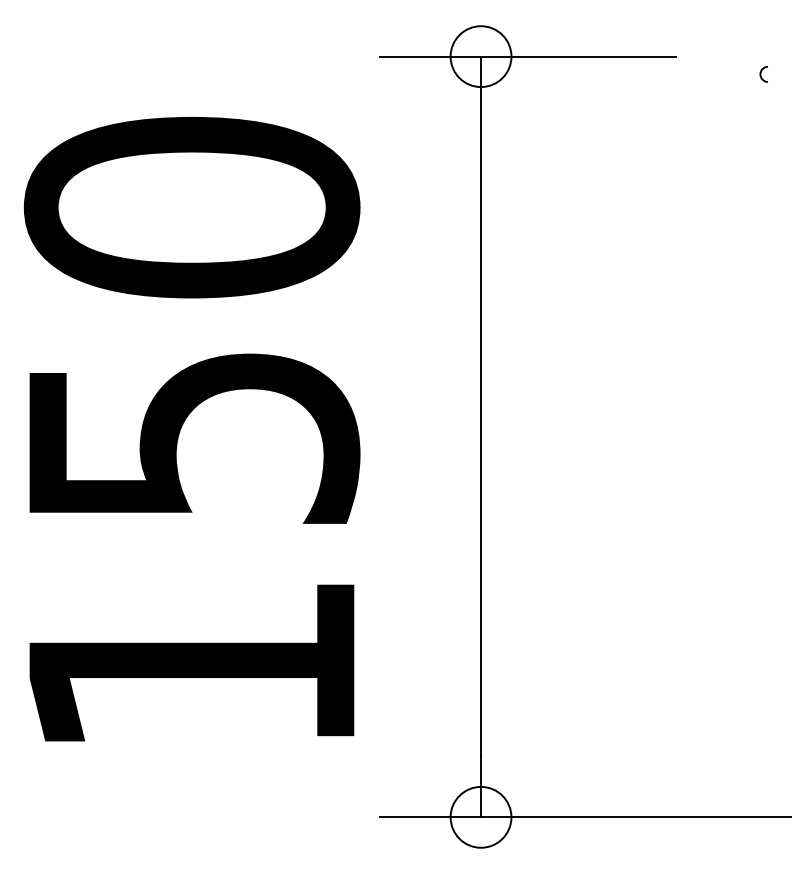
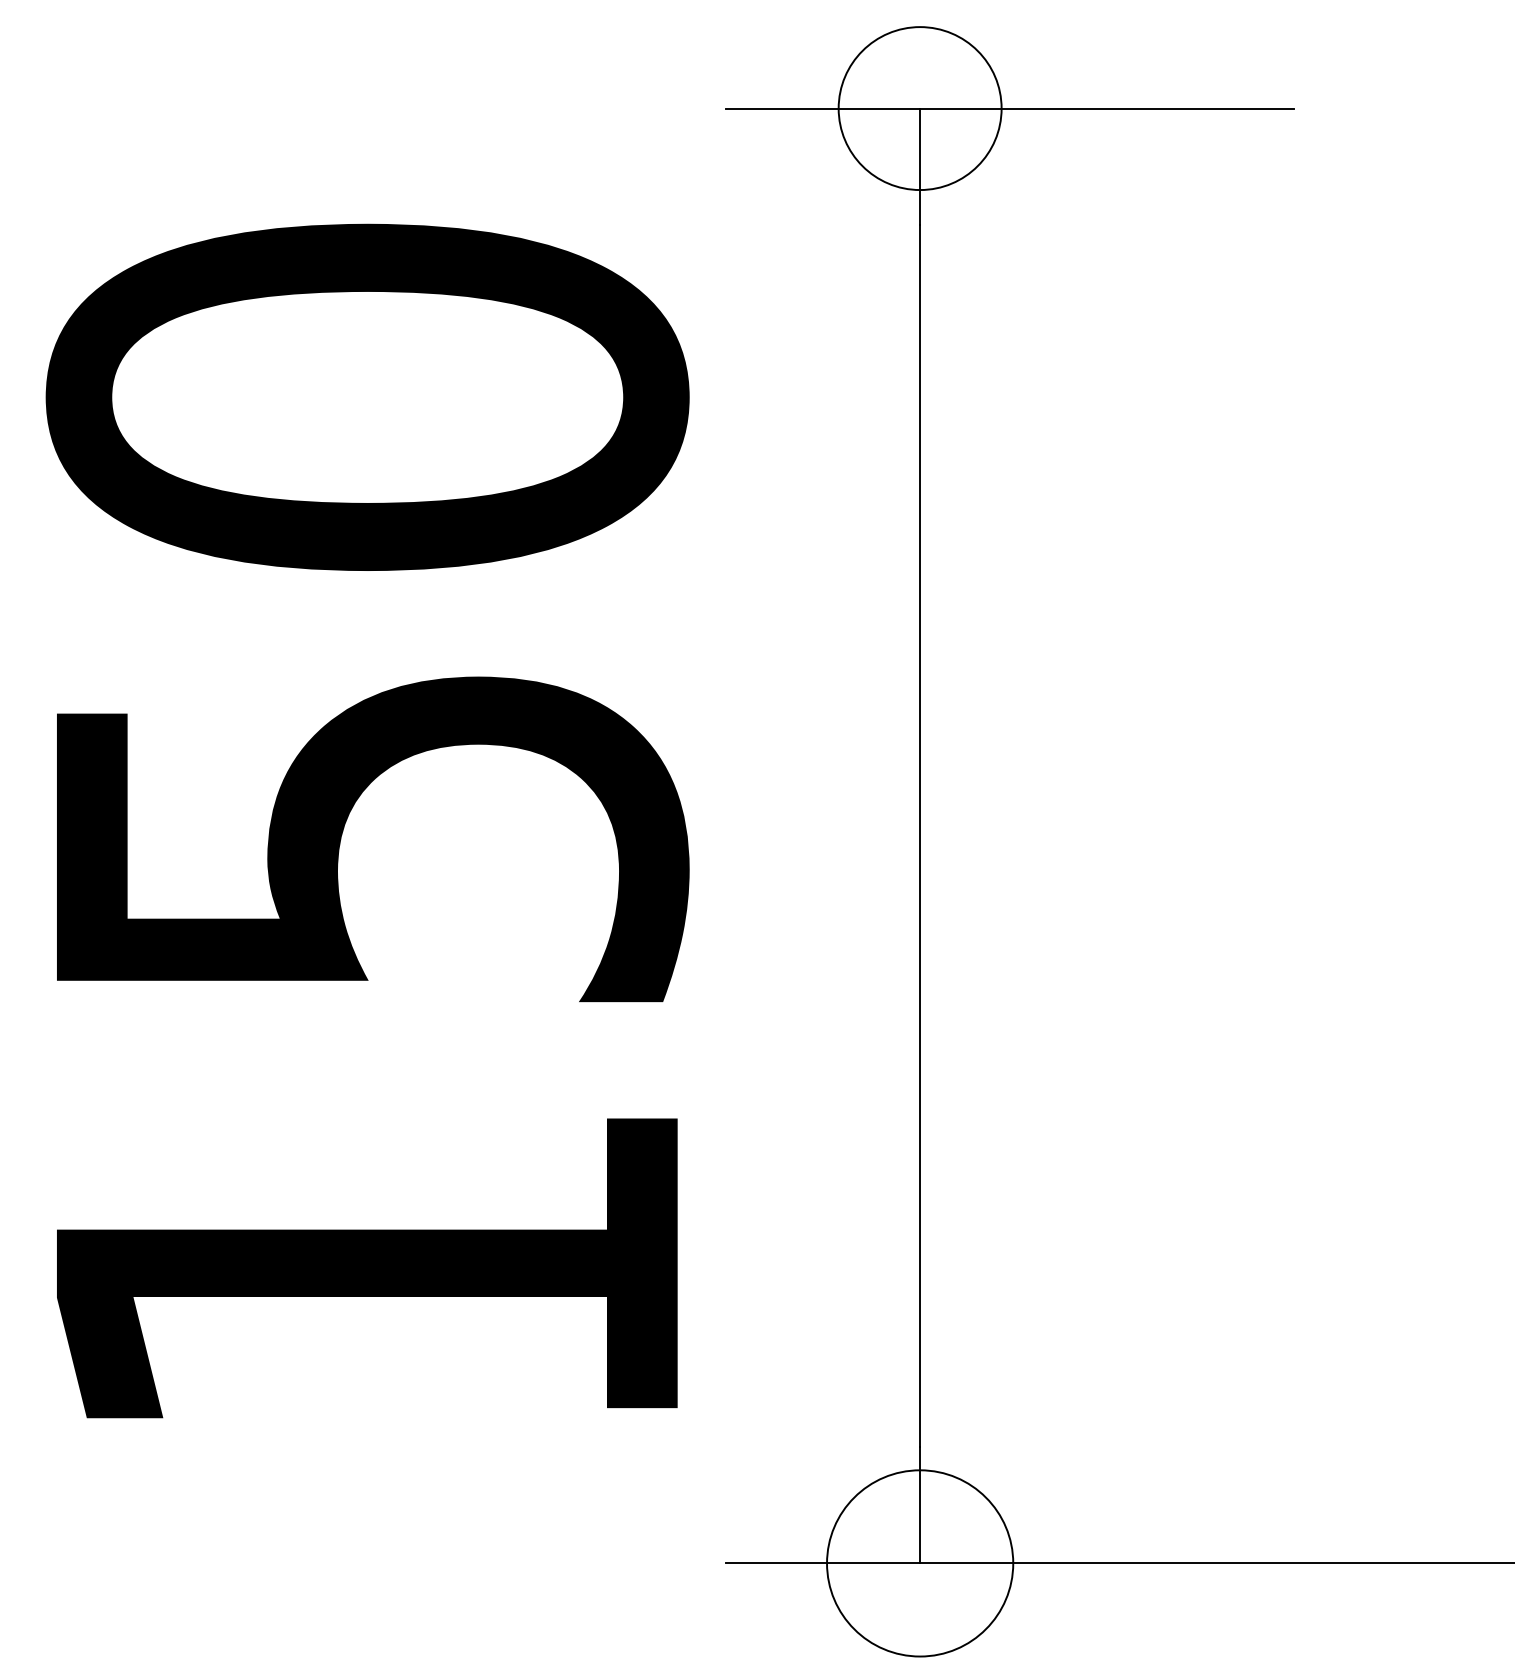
circle: (480, 56) -> (919, 108), size x1.4
arc: (761, 73) -> (1456, 140), removed
circle: (480, 816) -> (919, 1561), size x1.6

